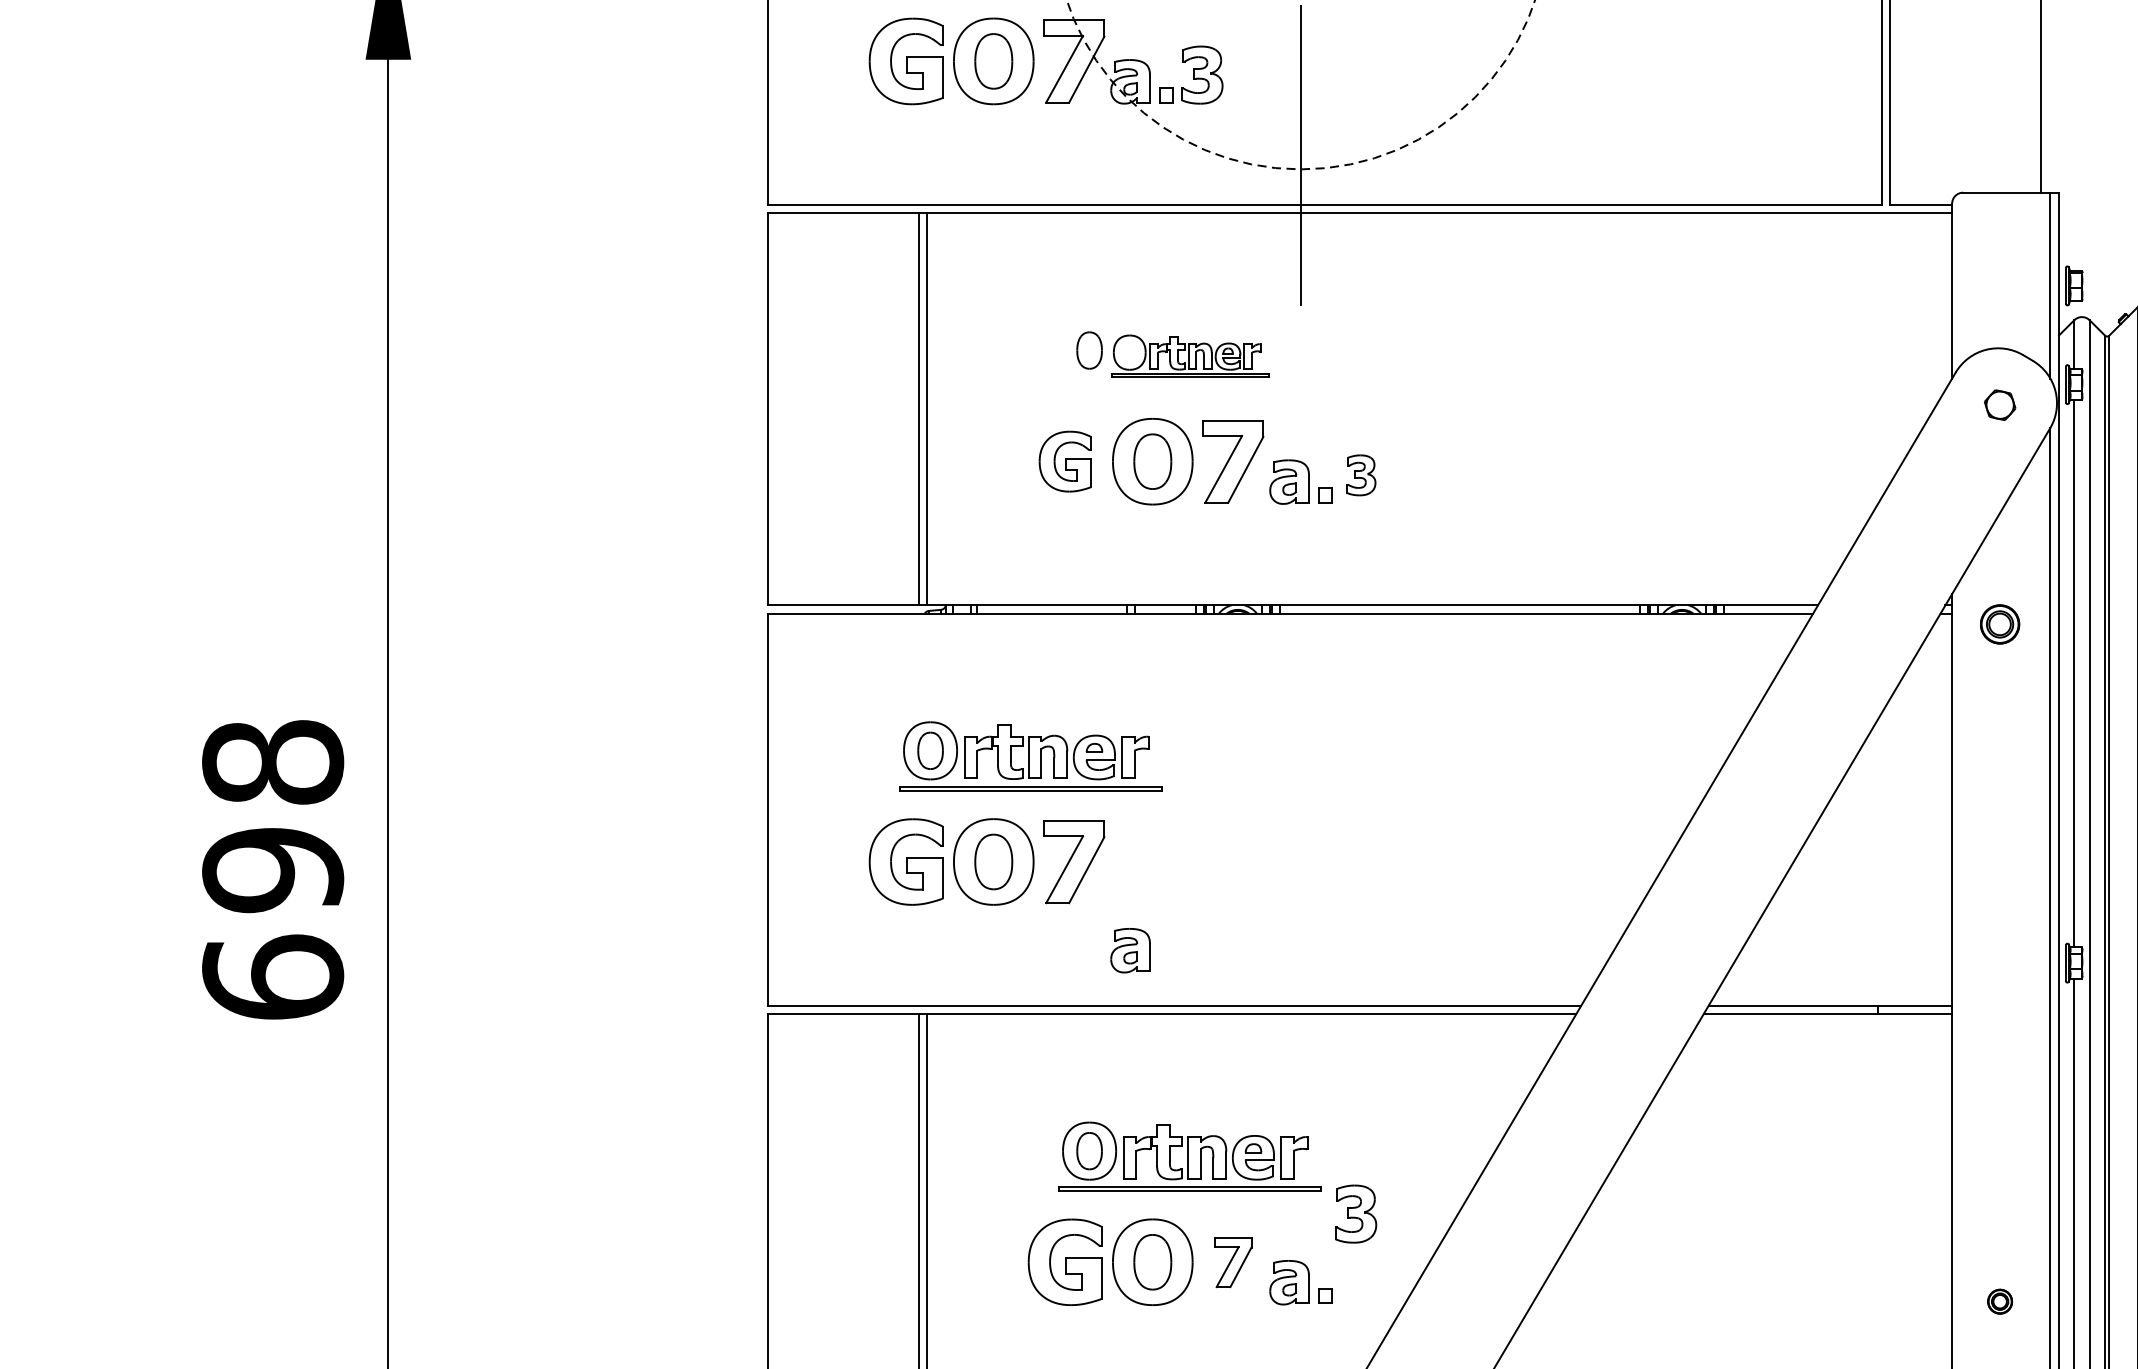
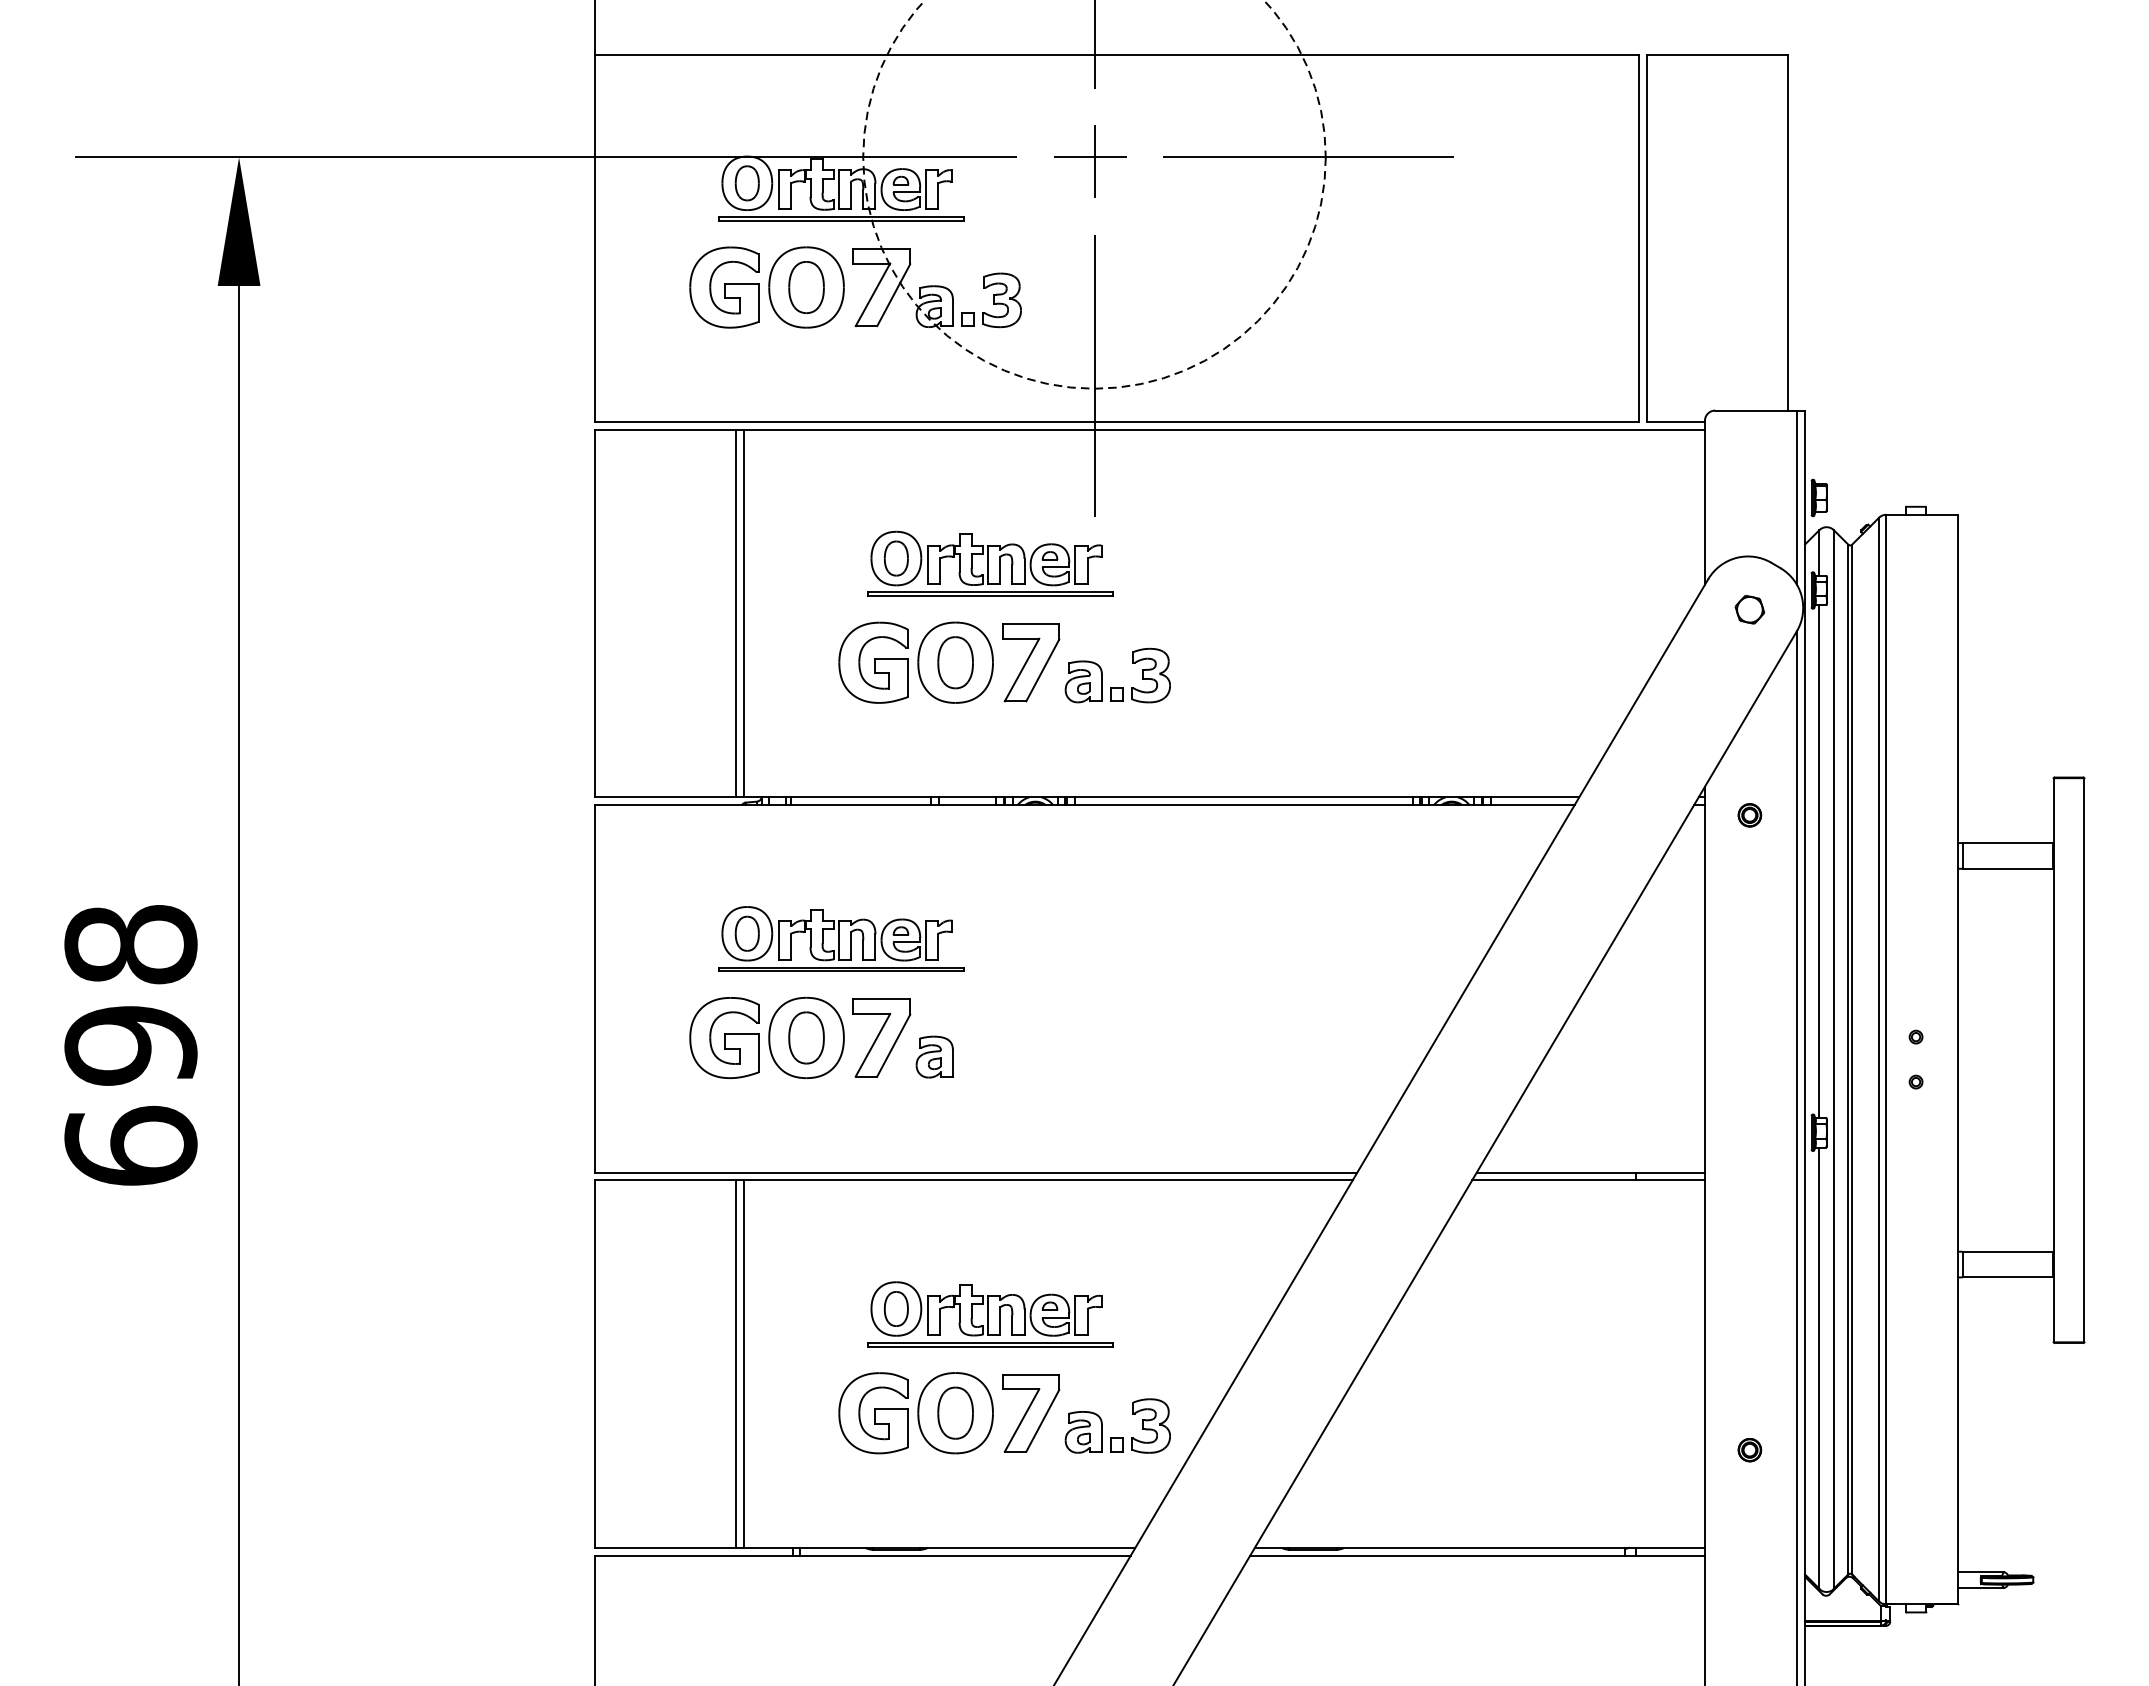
part: (1190, 355) -> (990, 563), size x1.67
part: (1065, 461) -> (873, 662), size x1.43
part: (1360, 475) -> (1150, 675), size x1.43
part: (1999, 624) -> (1749, 815), size x0.62
part: (1130, 950) -> (934, 1056), moved
part: (1355, 1213) -> (1150, 1425), moved
part: (1233, 1262) -> (1031, 1413), size x1.67

